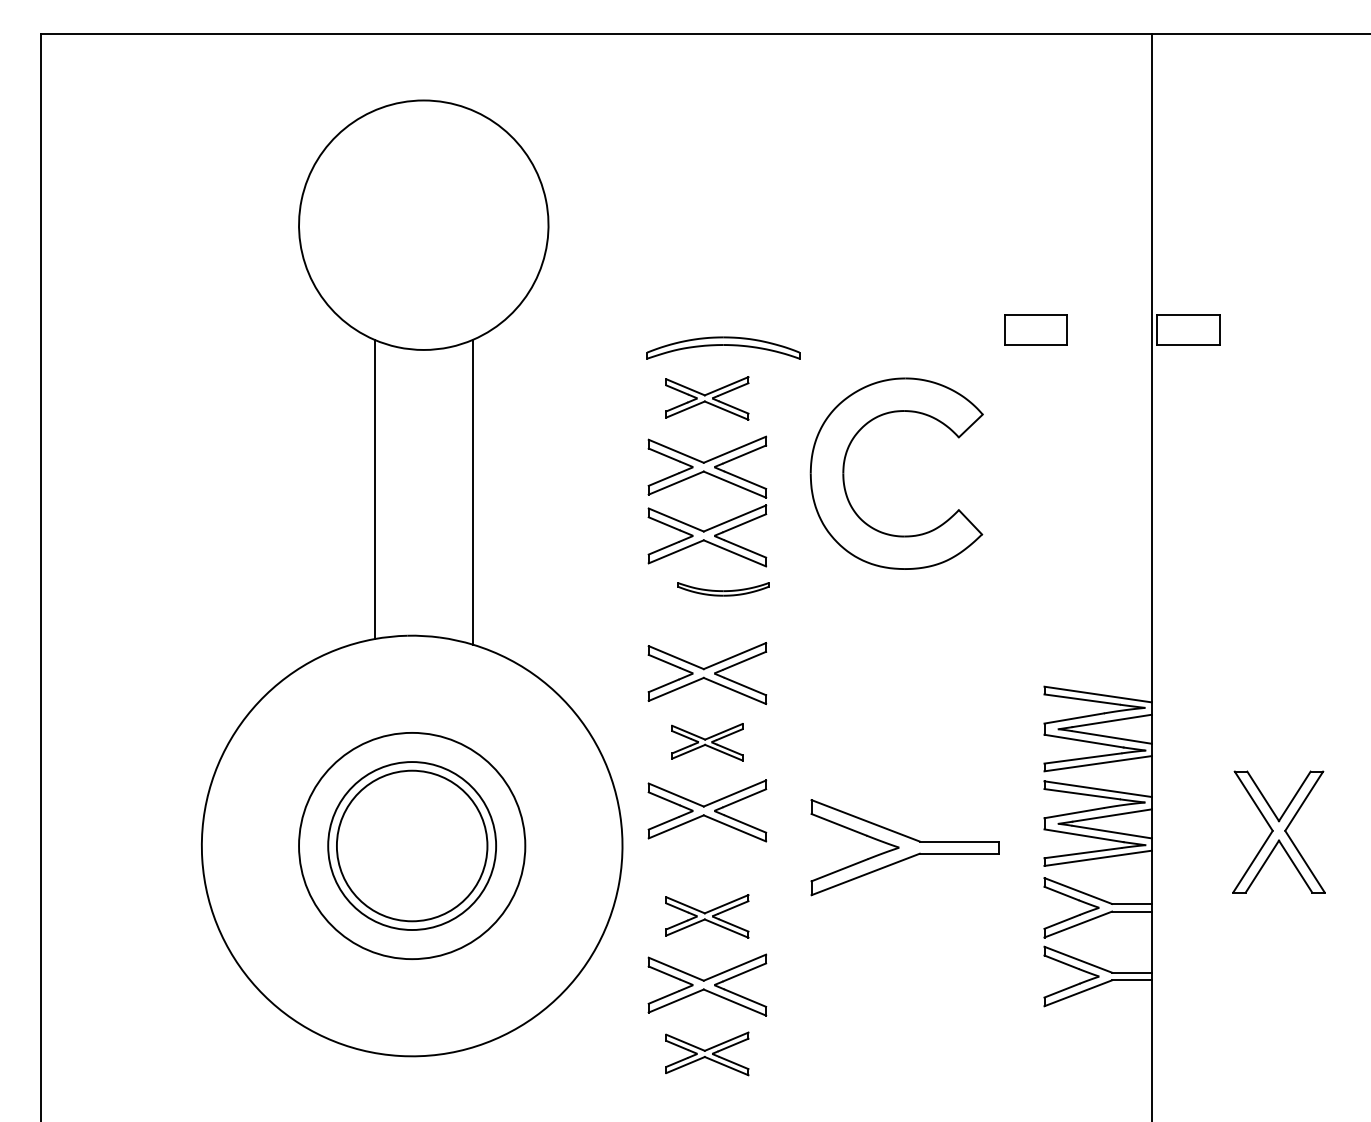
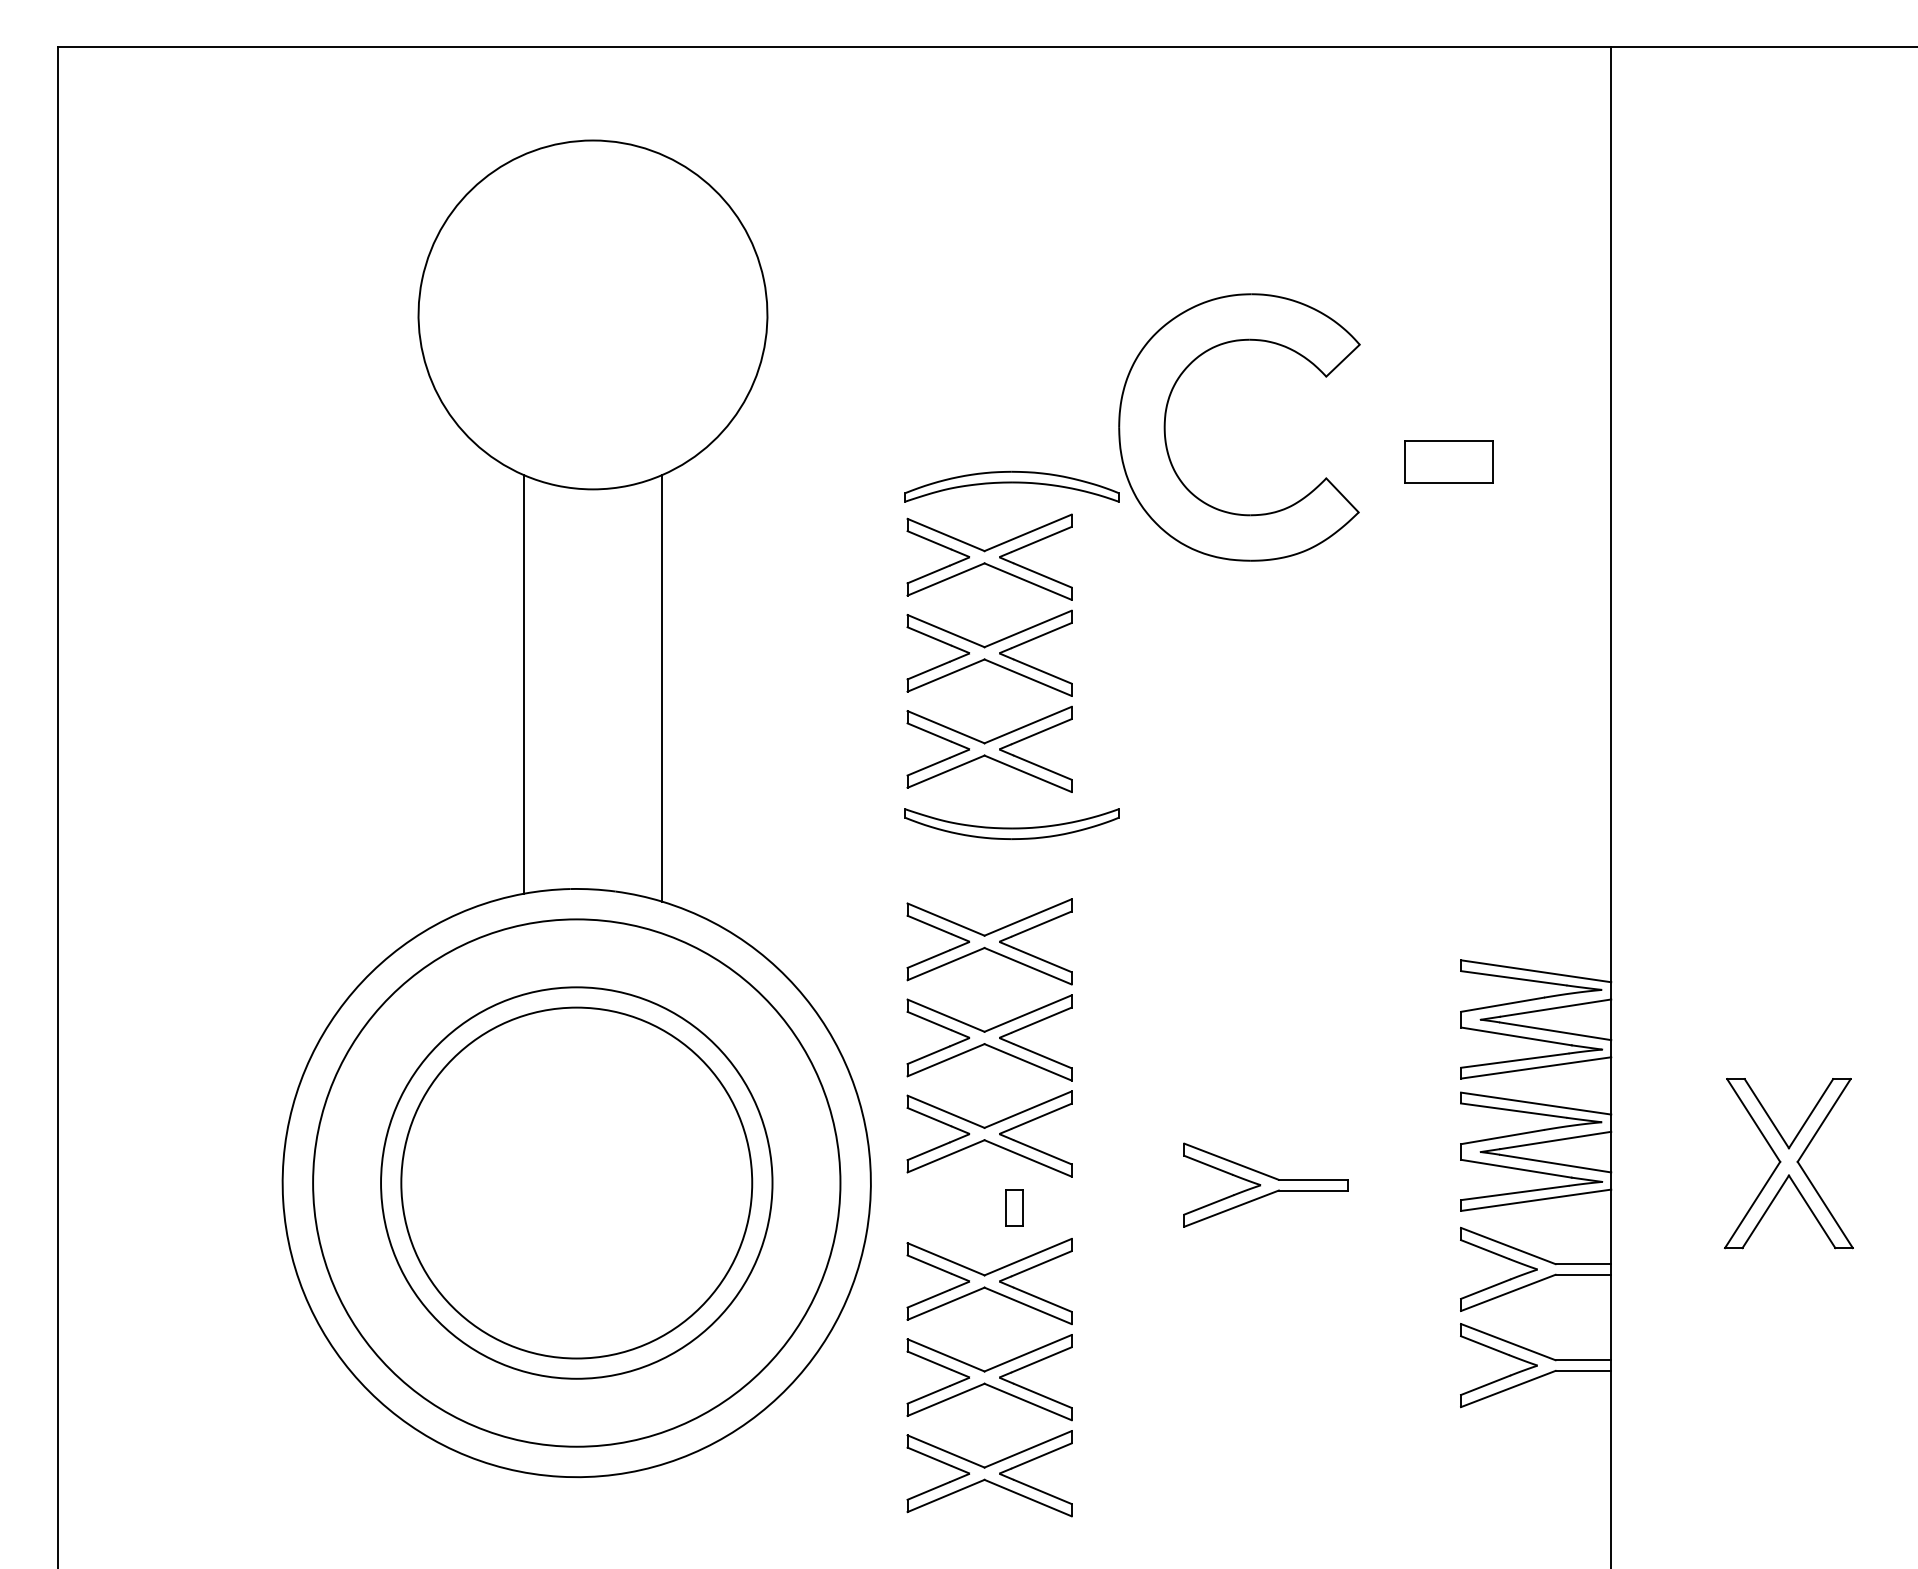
part: (1187, 330) -> (1661, 461), removed
part: (707, 397) -> (989, 556), size x1.43
part: (844, 465) -> (1166, 416), moved
part: (723, 588) -> (1011, 823), size x1.67
part: (707, 741) -> (989, 1037), size x1.67
circle: (411, 845) -> (576, 1182), size x1.67
circle: (411, 845) -> (576, 1182), size x1.67
circle: (411, 845) -> (576, 1182), size x1.67
part: (904, 847) -> (1265, 1184), size x0.62
part: (725, 863) -> (1014, 1207), added
part: (707, 916) -> (989, 1281), size x1.43
part: (707, 1053) -> (989, 1473), size x1.43

